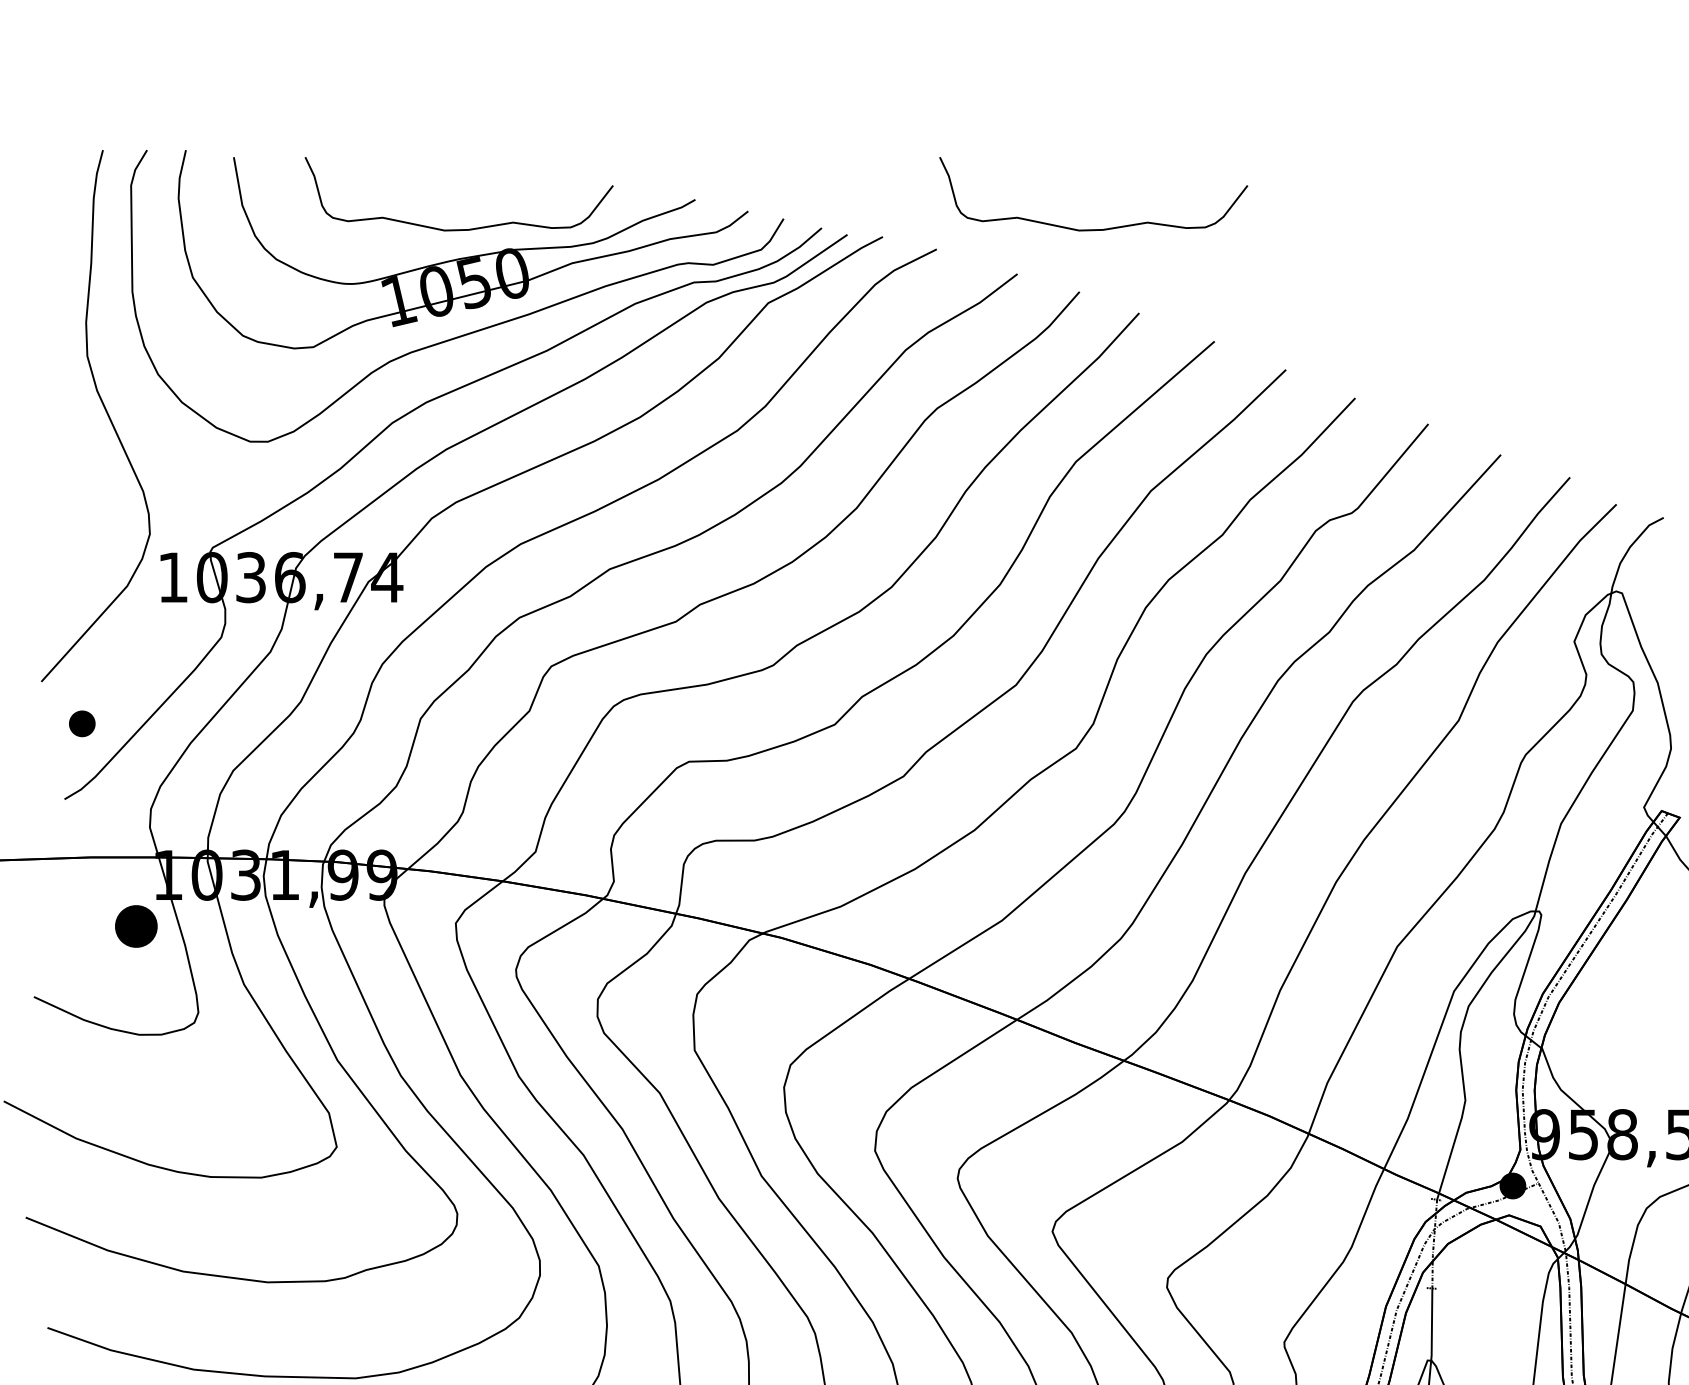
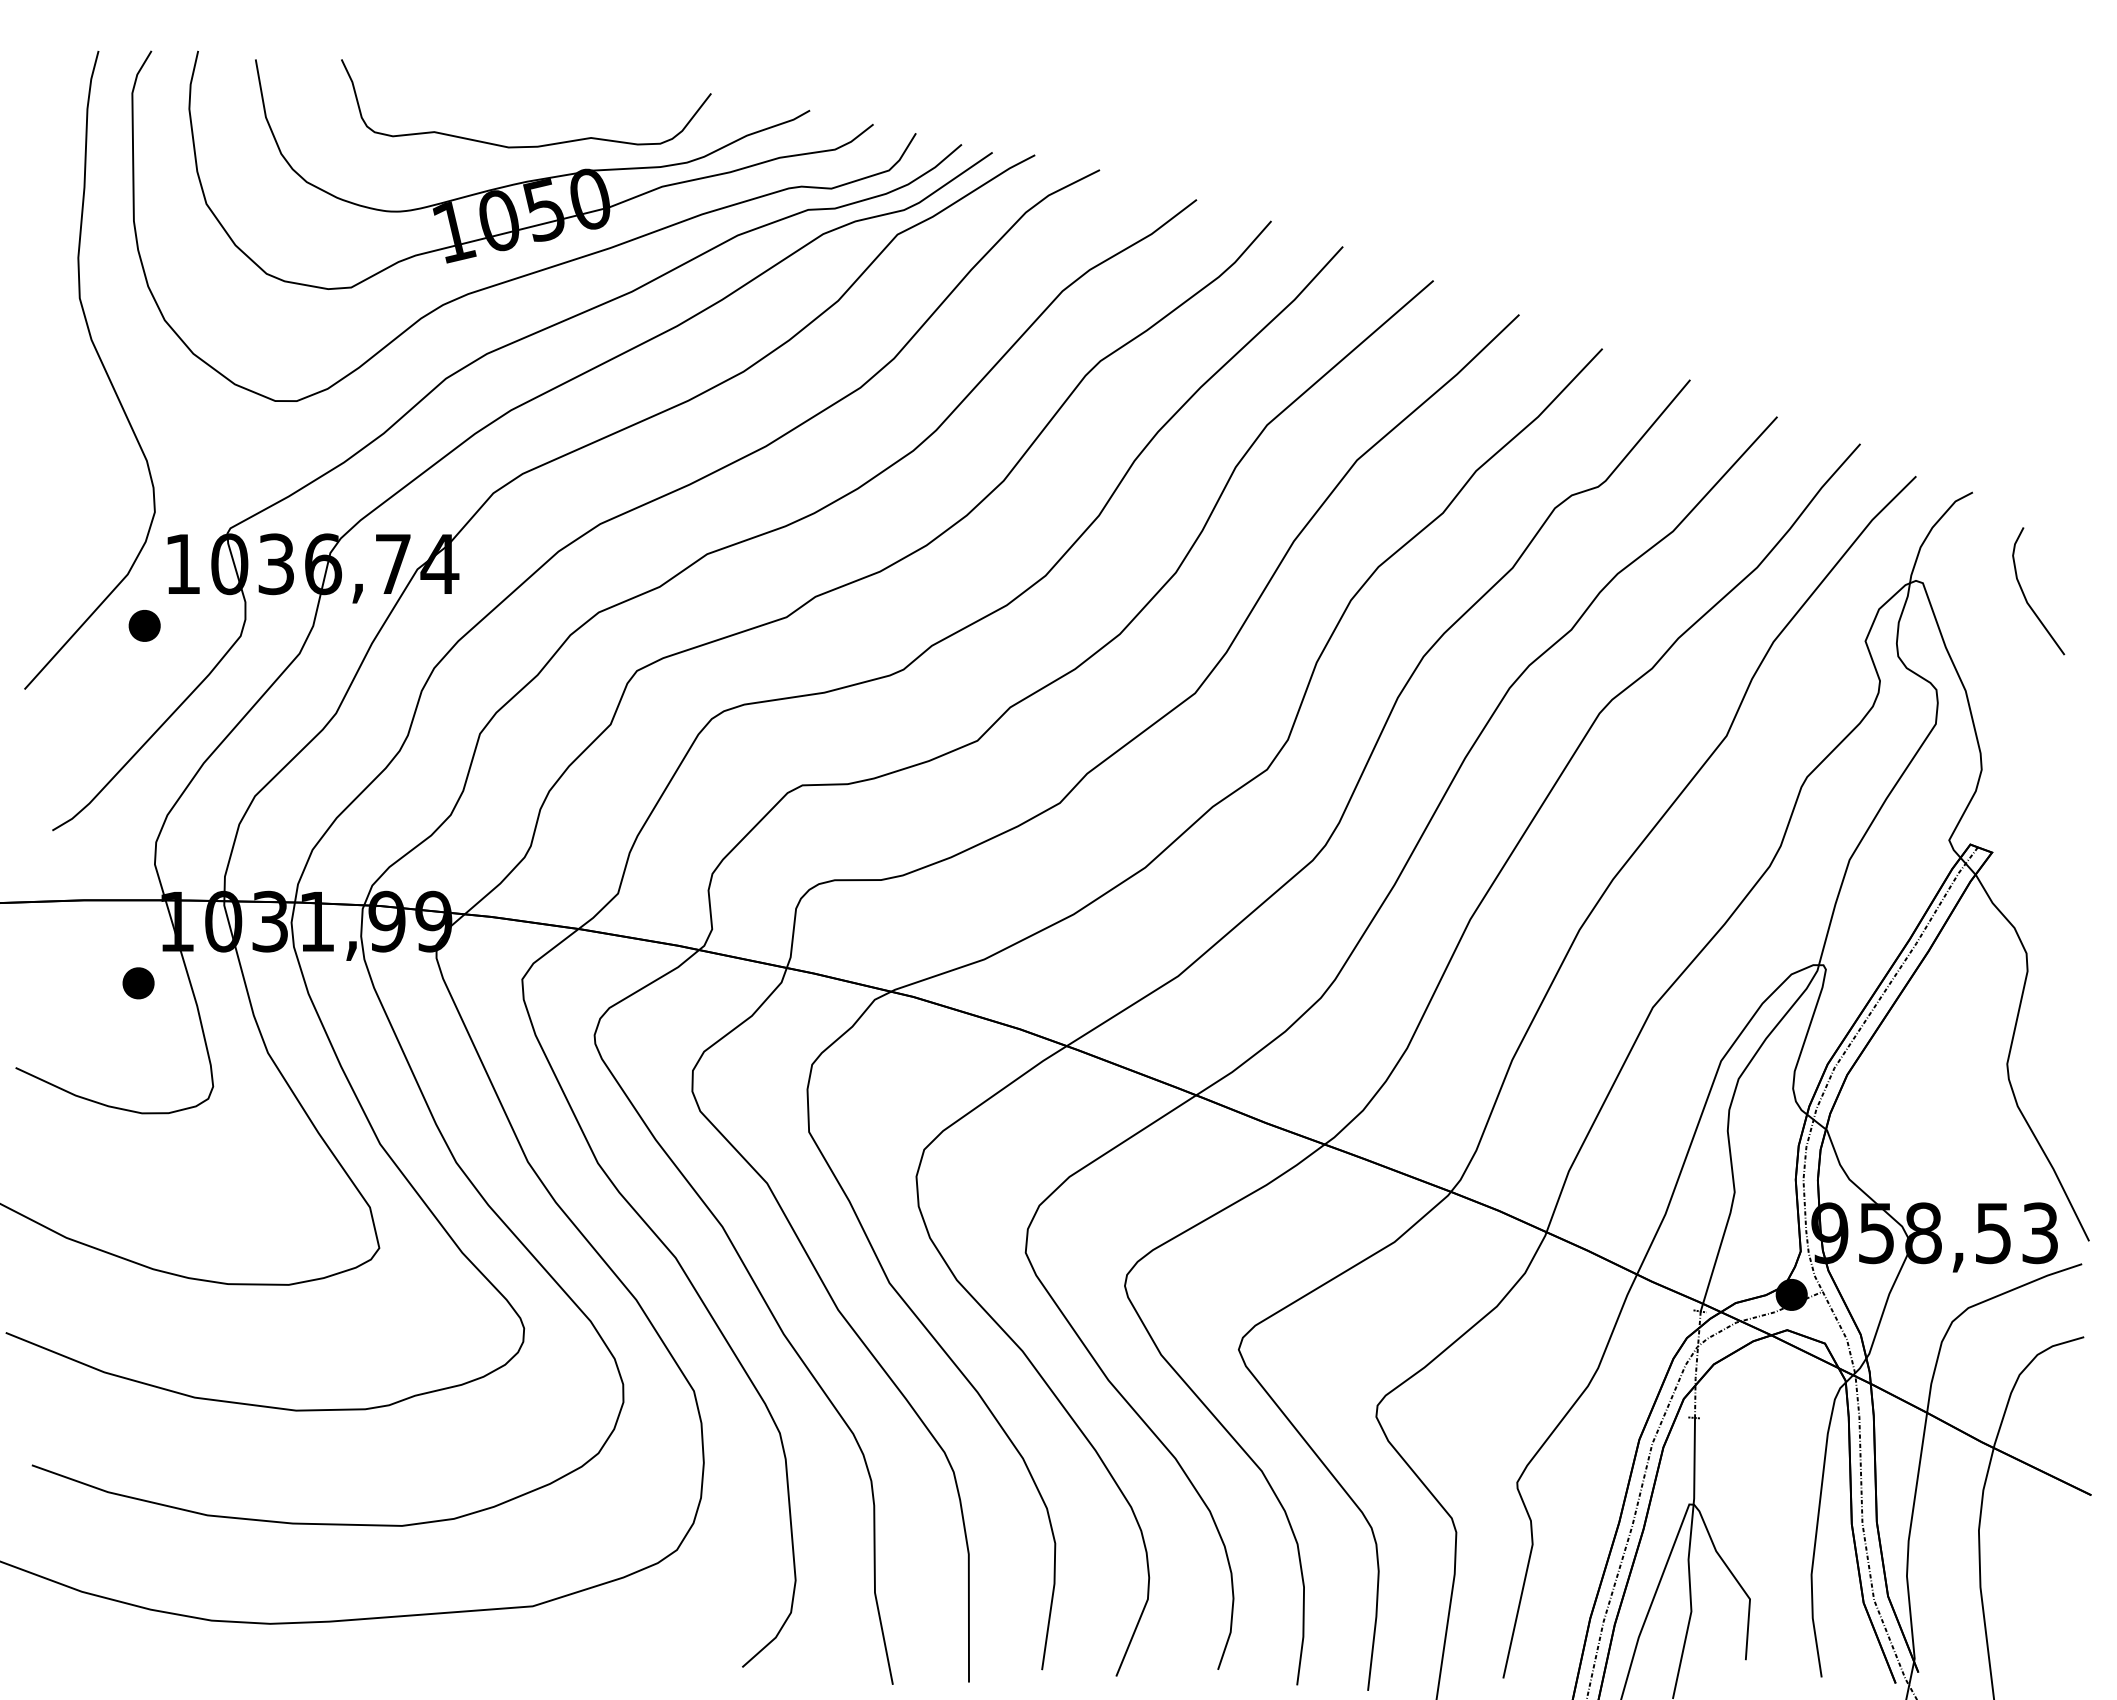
curve: (1099, 228) -> (1295, 145), removed
part: (82, 723) -> (144, 625), moved
part: (136, 926) -> (138, 983), size x0.62

